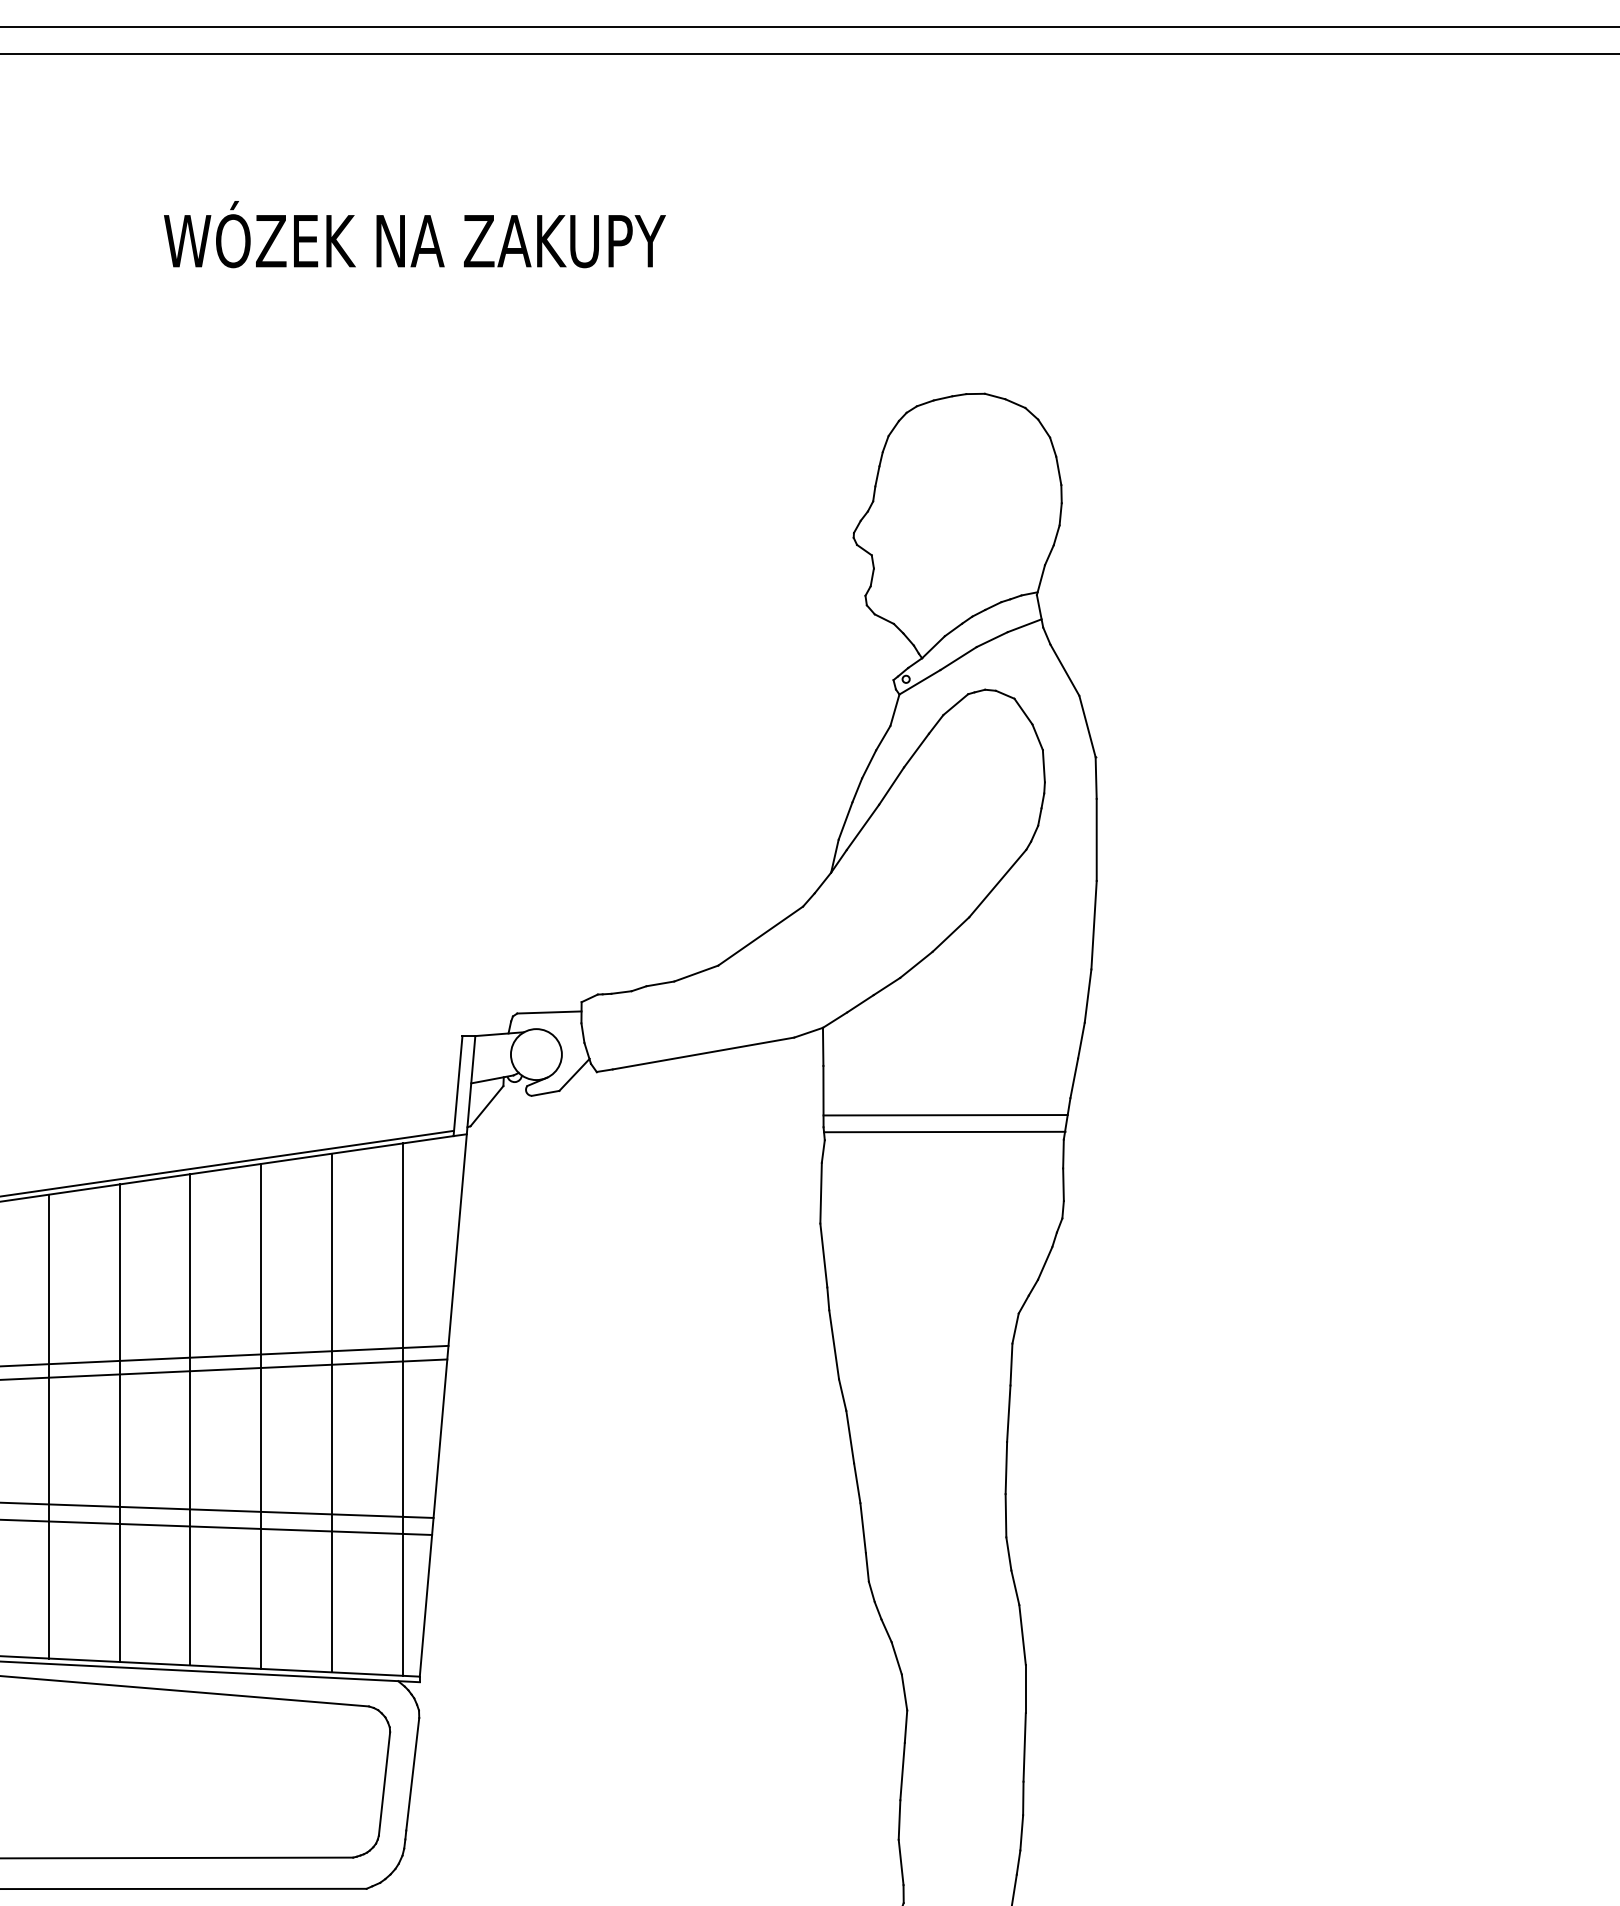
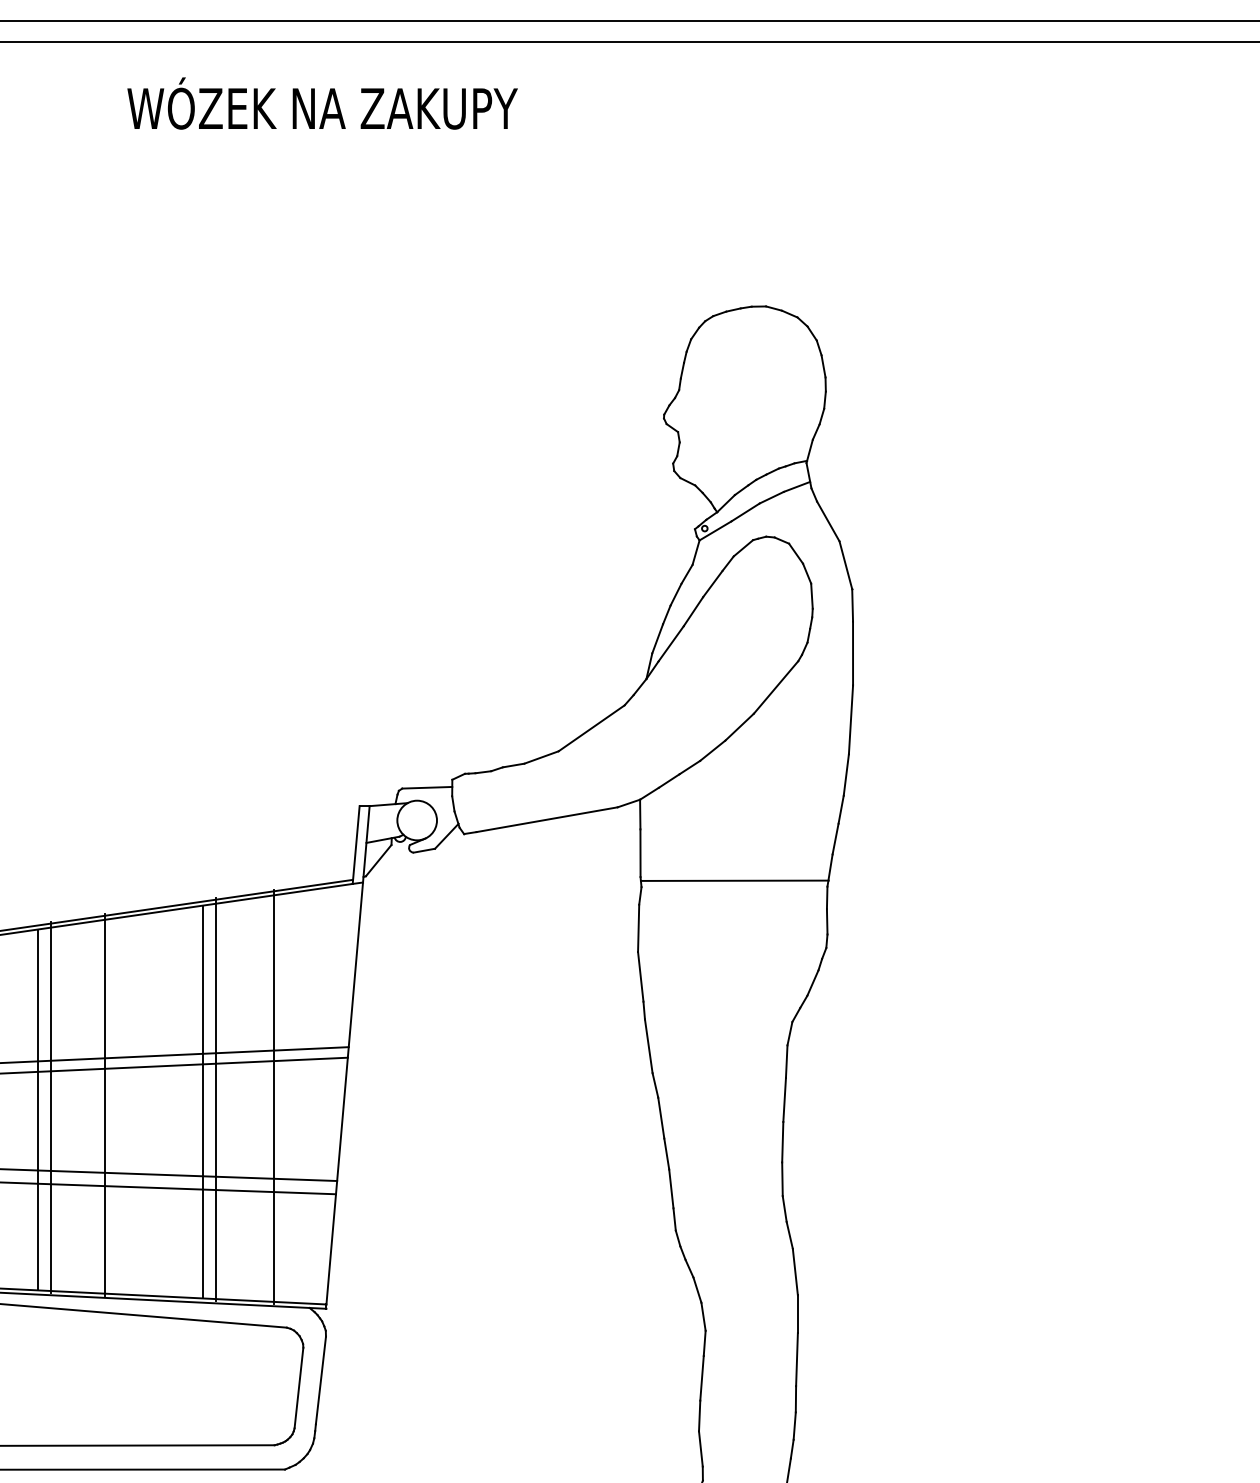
text: (414, 234) -> (322, 103), moved
line: (945, 1114) -> (735, 867), removed
line: (403, 1409) -> (274, 1096), moved
line: (332, 1413) -> (216, 1099), moved
line: (191, 1419) -> (105, 1104), moved
line: (120, 1423) -> (51, 1107), moved

